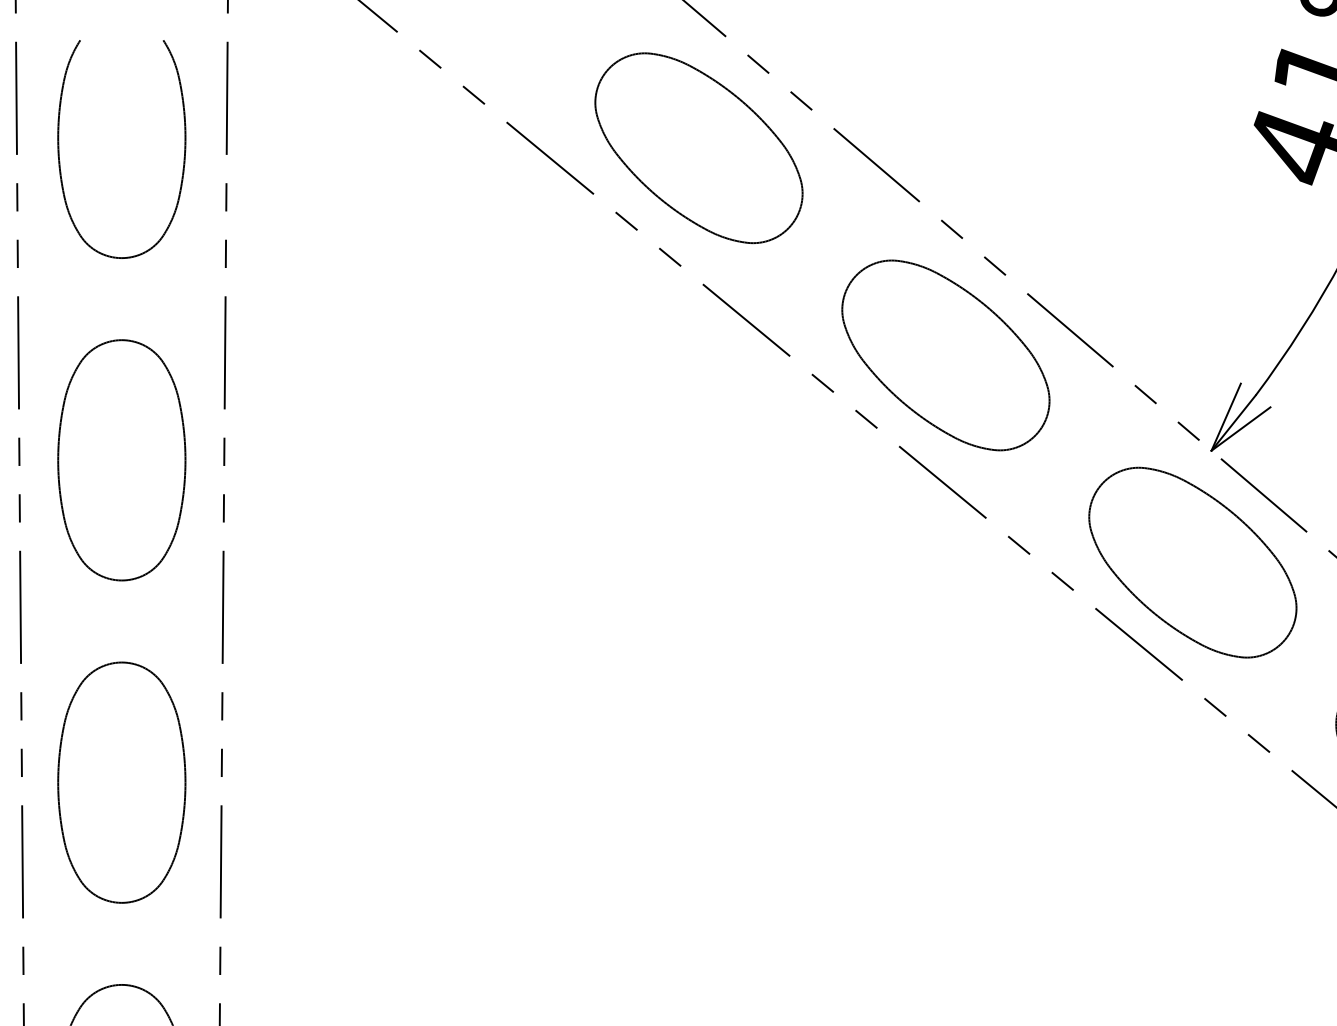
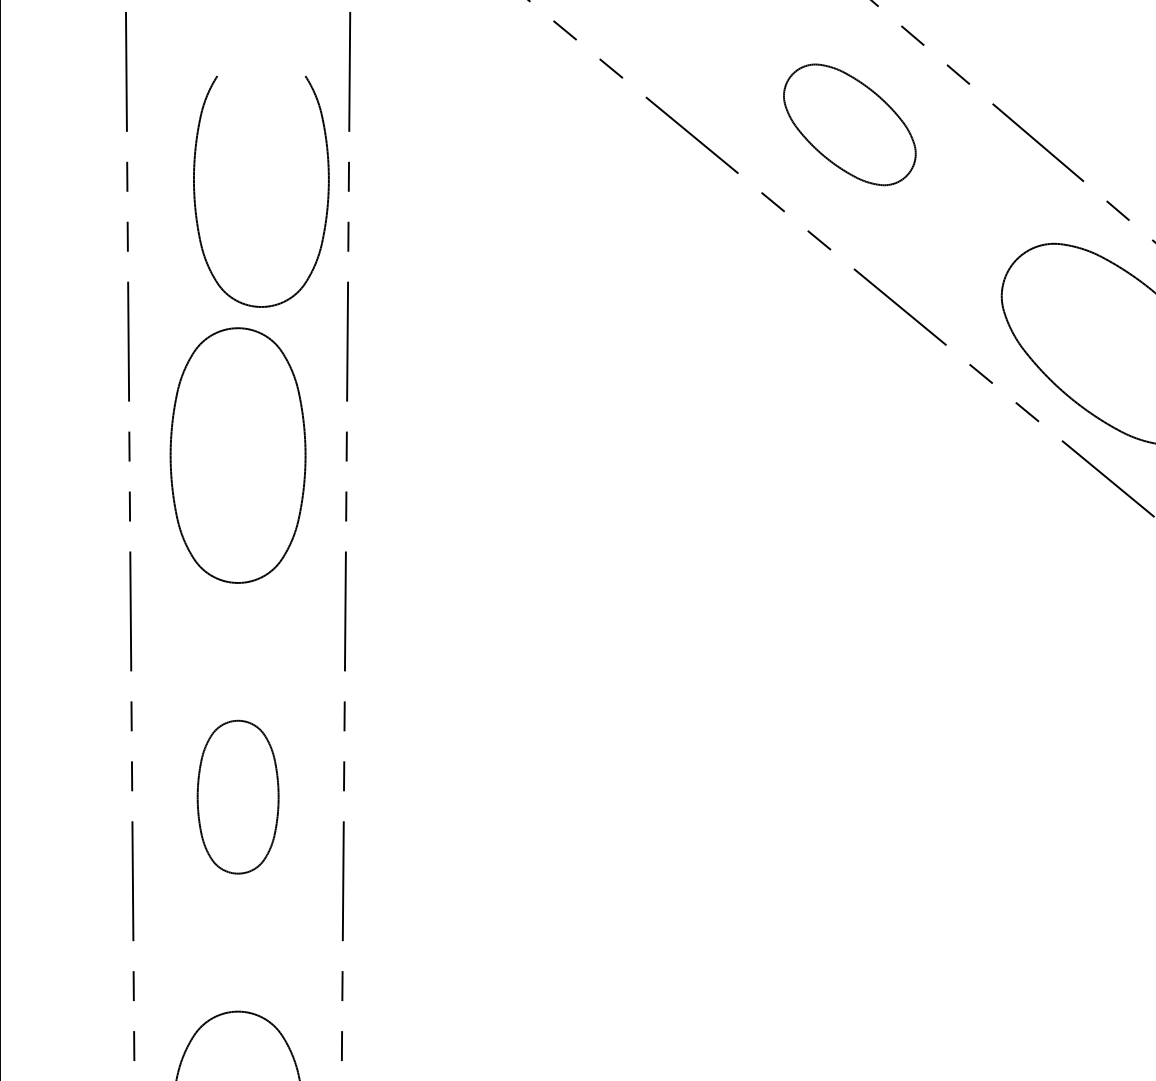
part: (698, 148) -> (849, 125), size x0.6
part: (59, 149) -> (195, 191), moved
part: (121, 782) -> (237, 797), size x0.6

